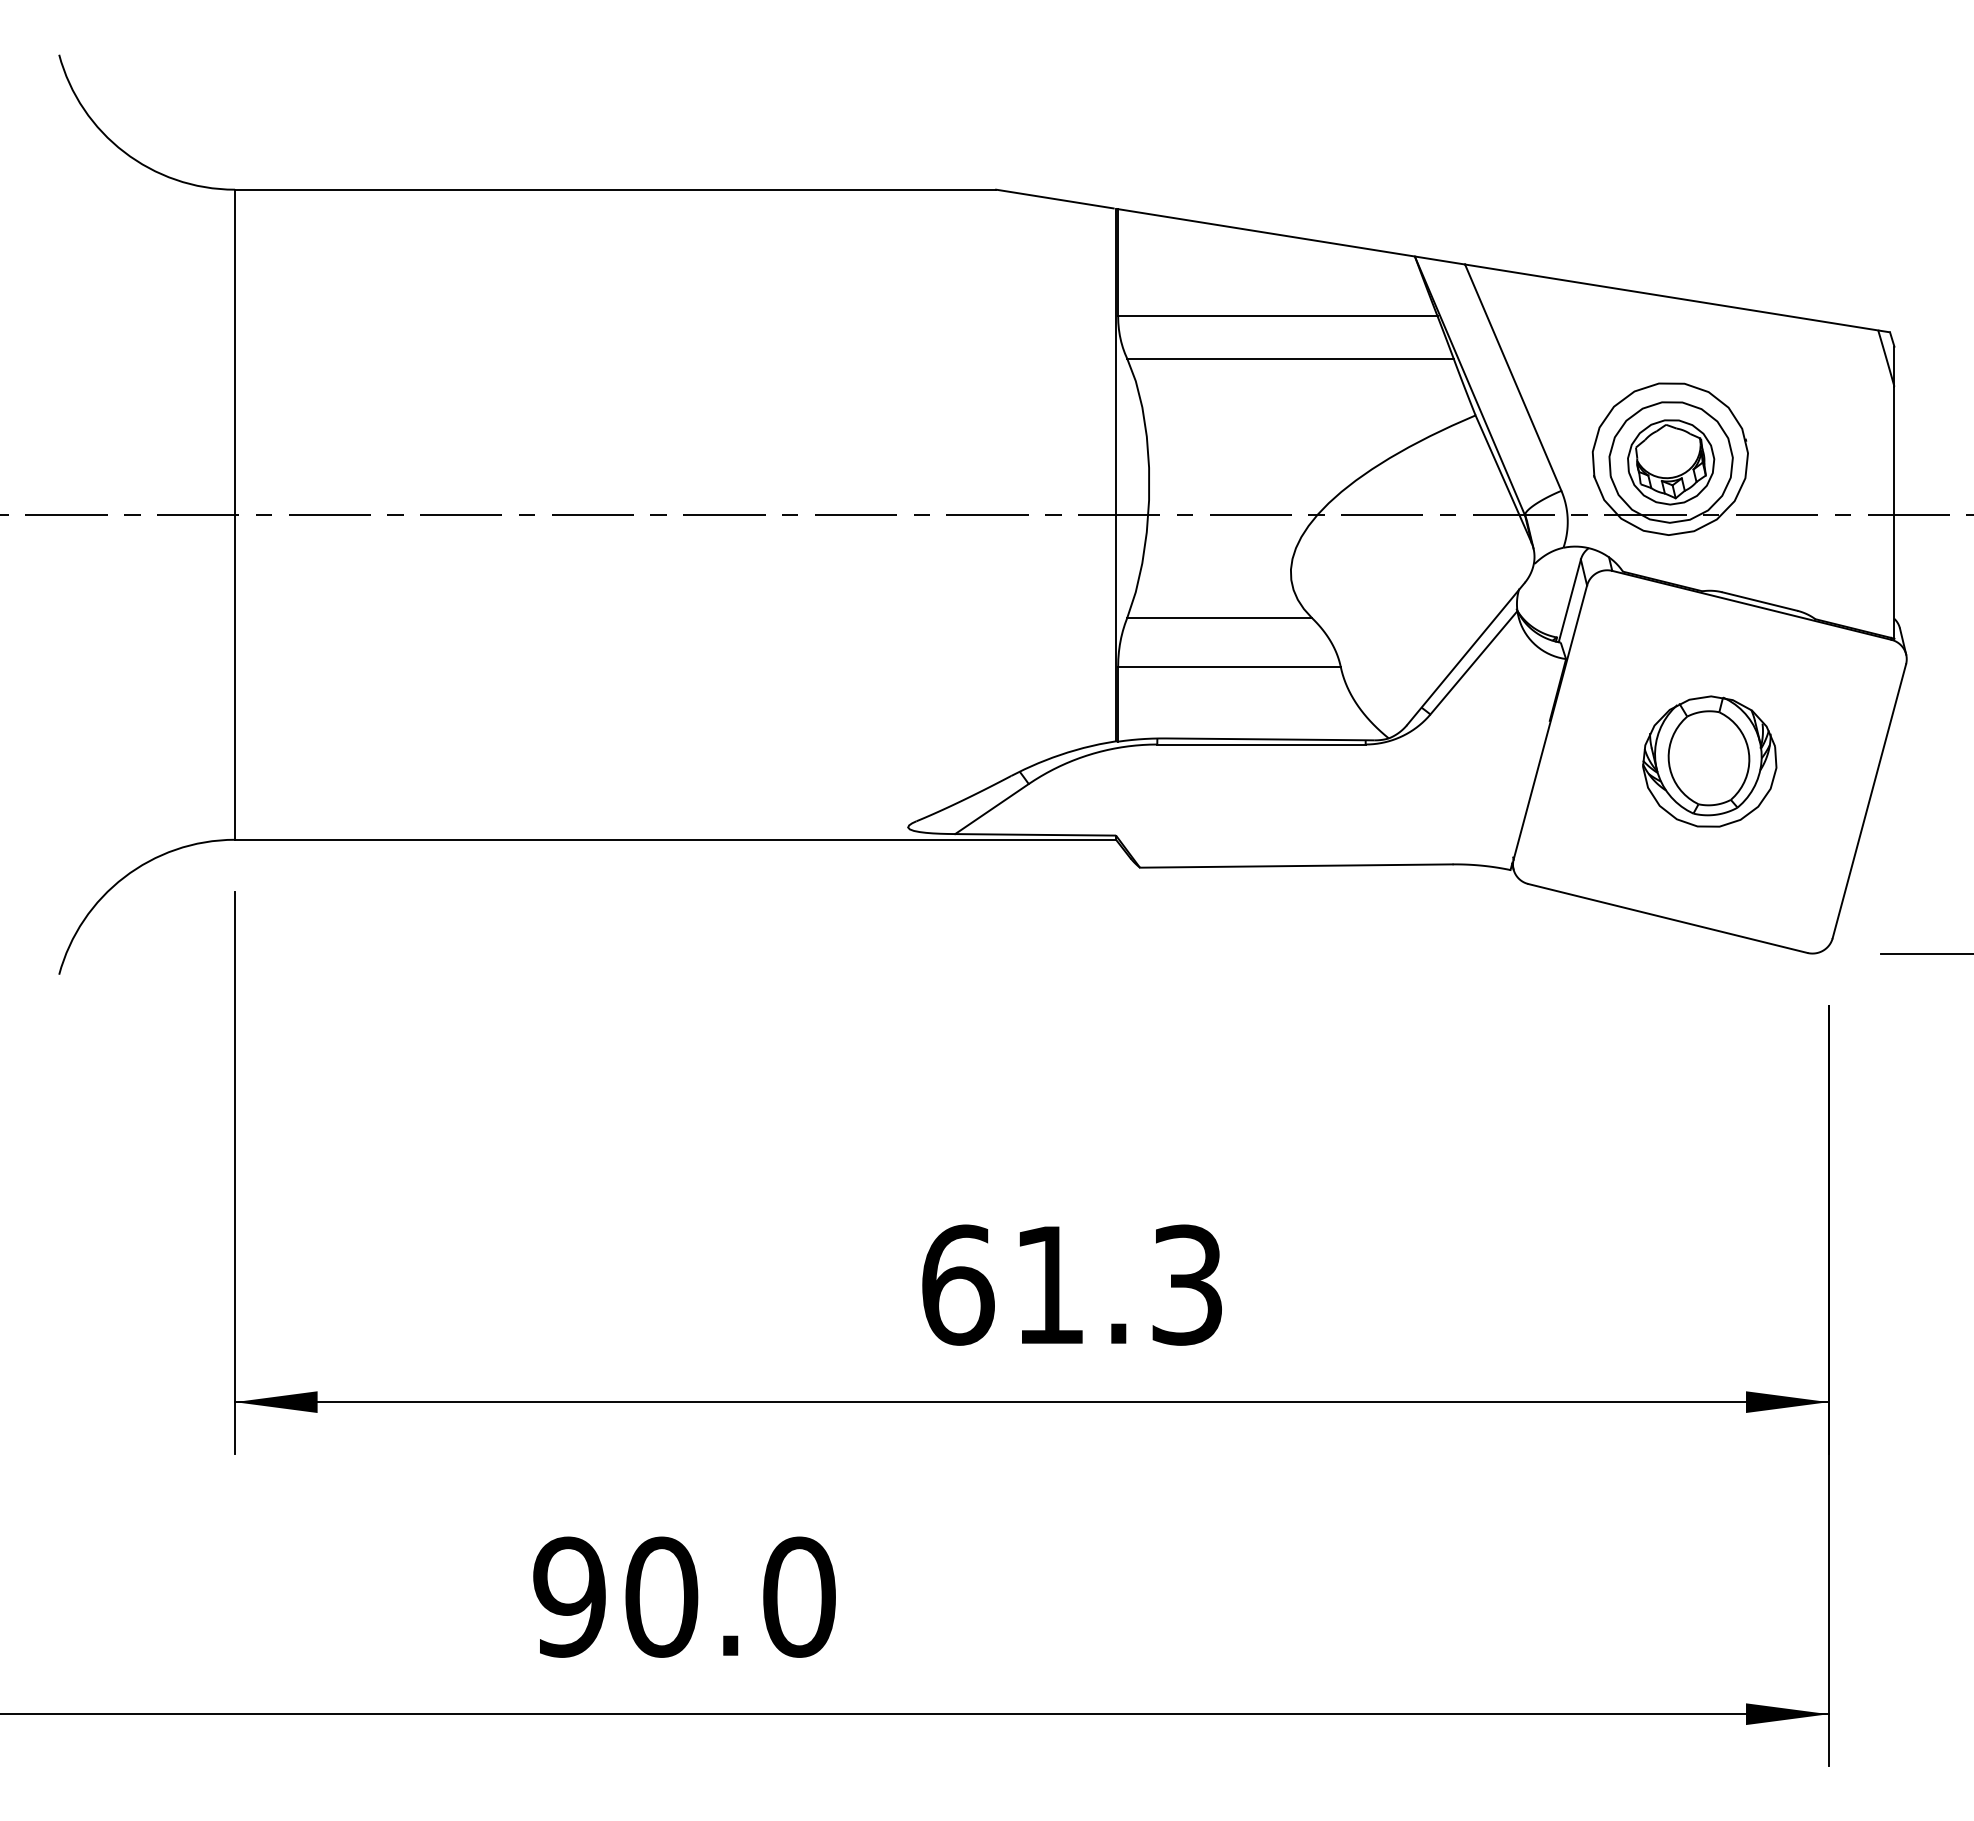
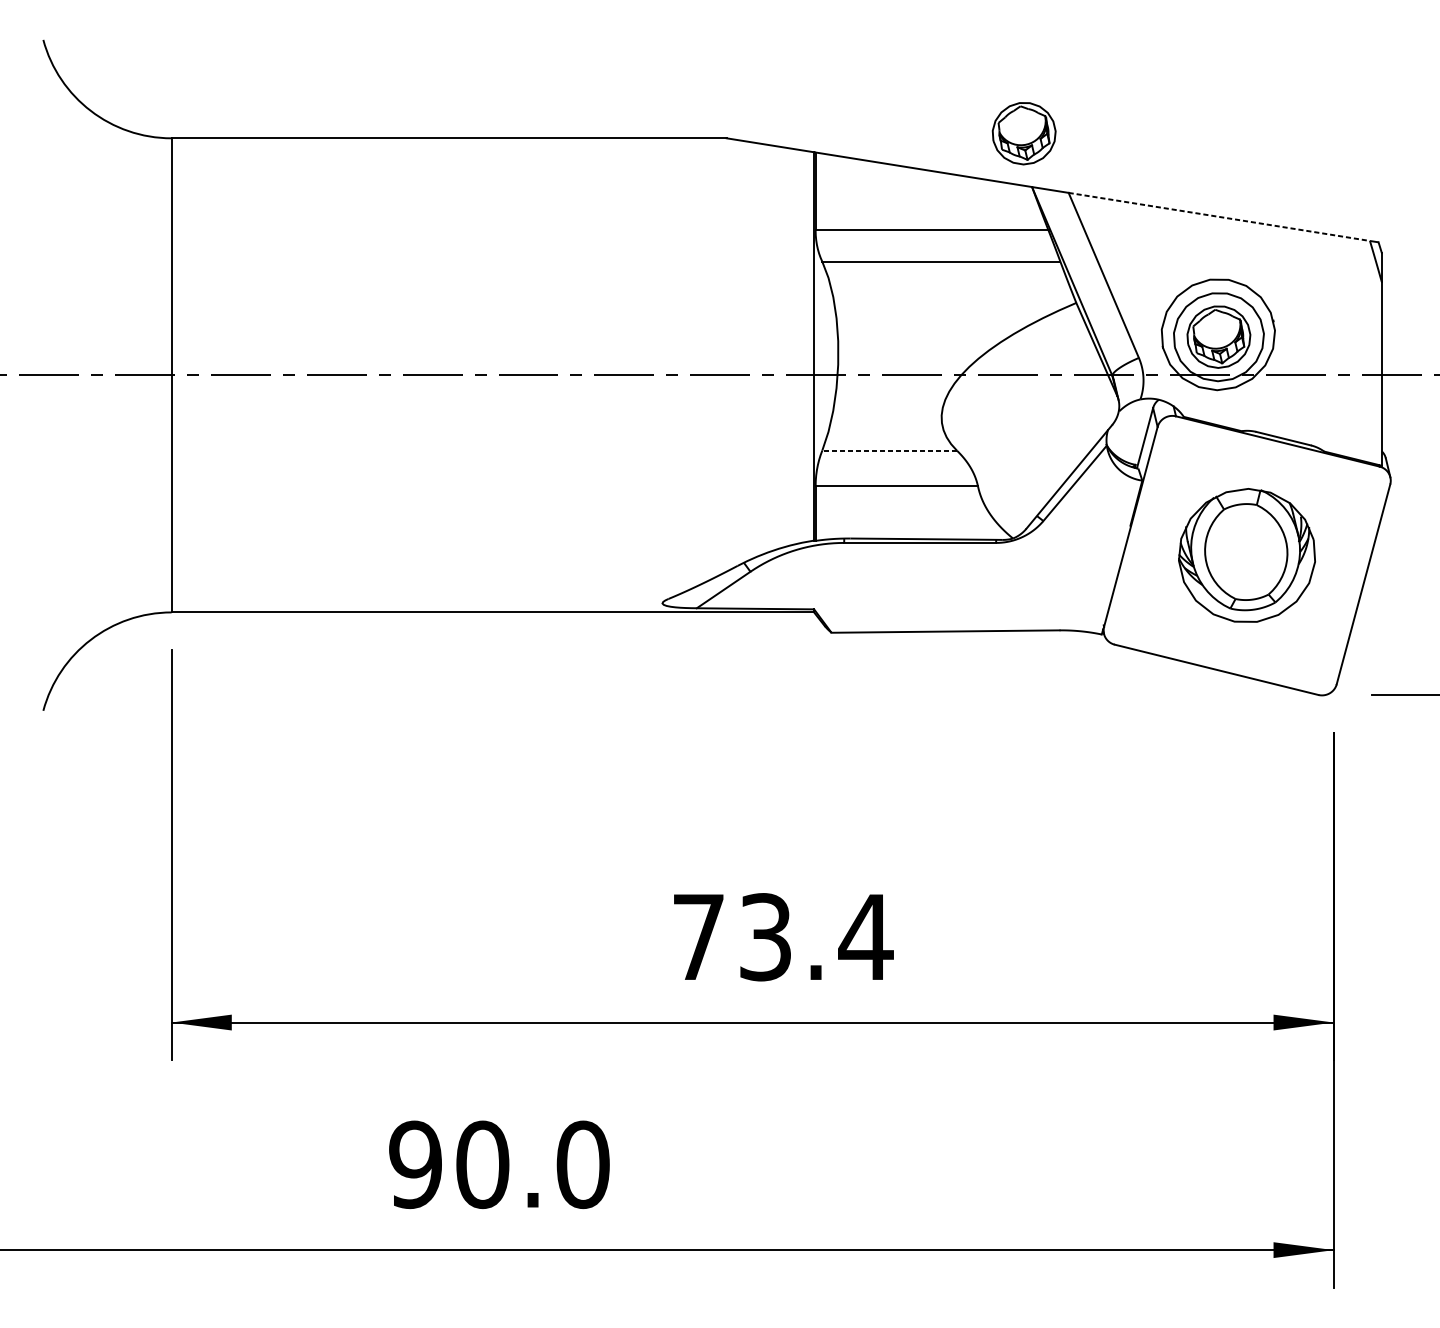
part: (1404, 183) -> (1024, 133), added
line: (1672, 297) -> (1219, 216), solid -> dashed
line: (1219, 617) -> (889, 450), solid -> dashed
part: (1709, 761) -> (1246, 555), size x1.4
text: (1073, 1284) -> (783, 936), 61.3 -> 73.4

